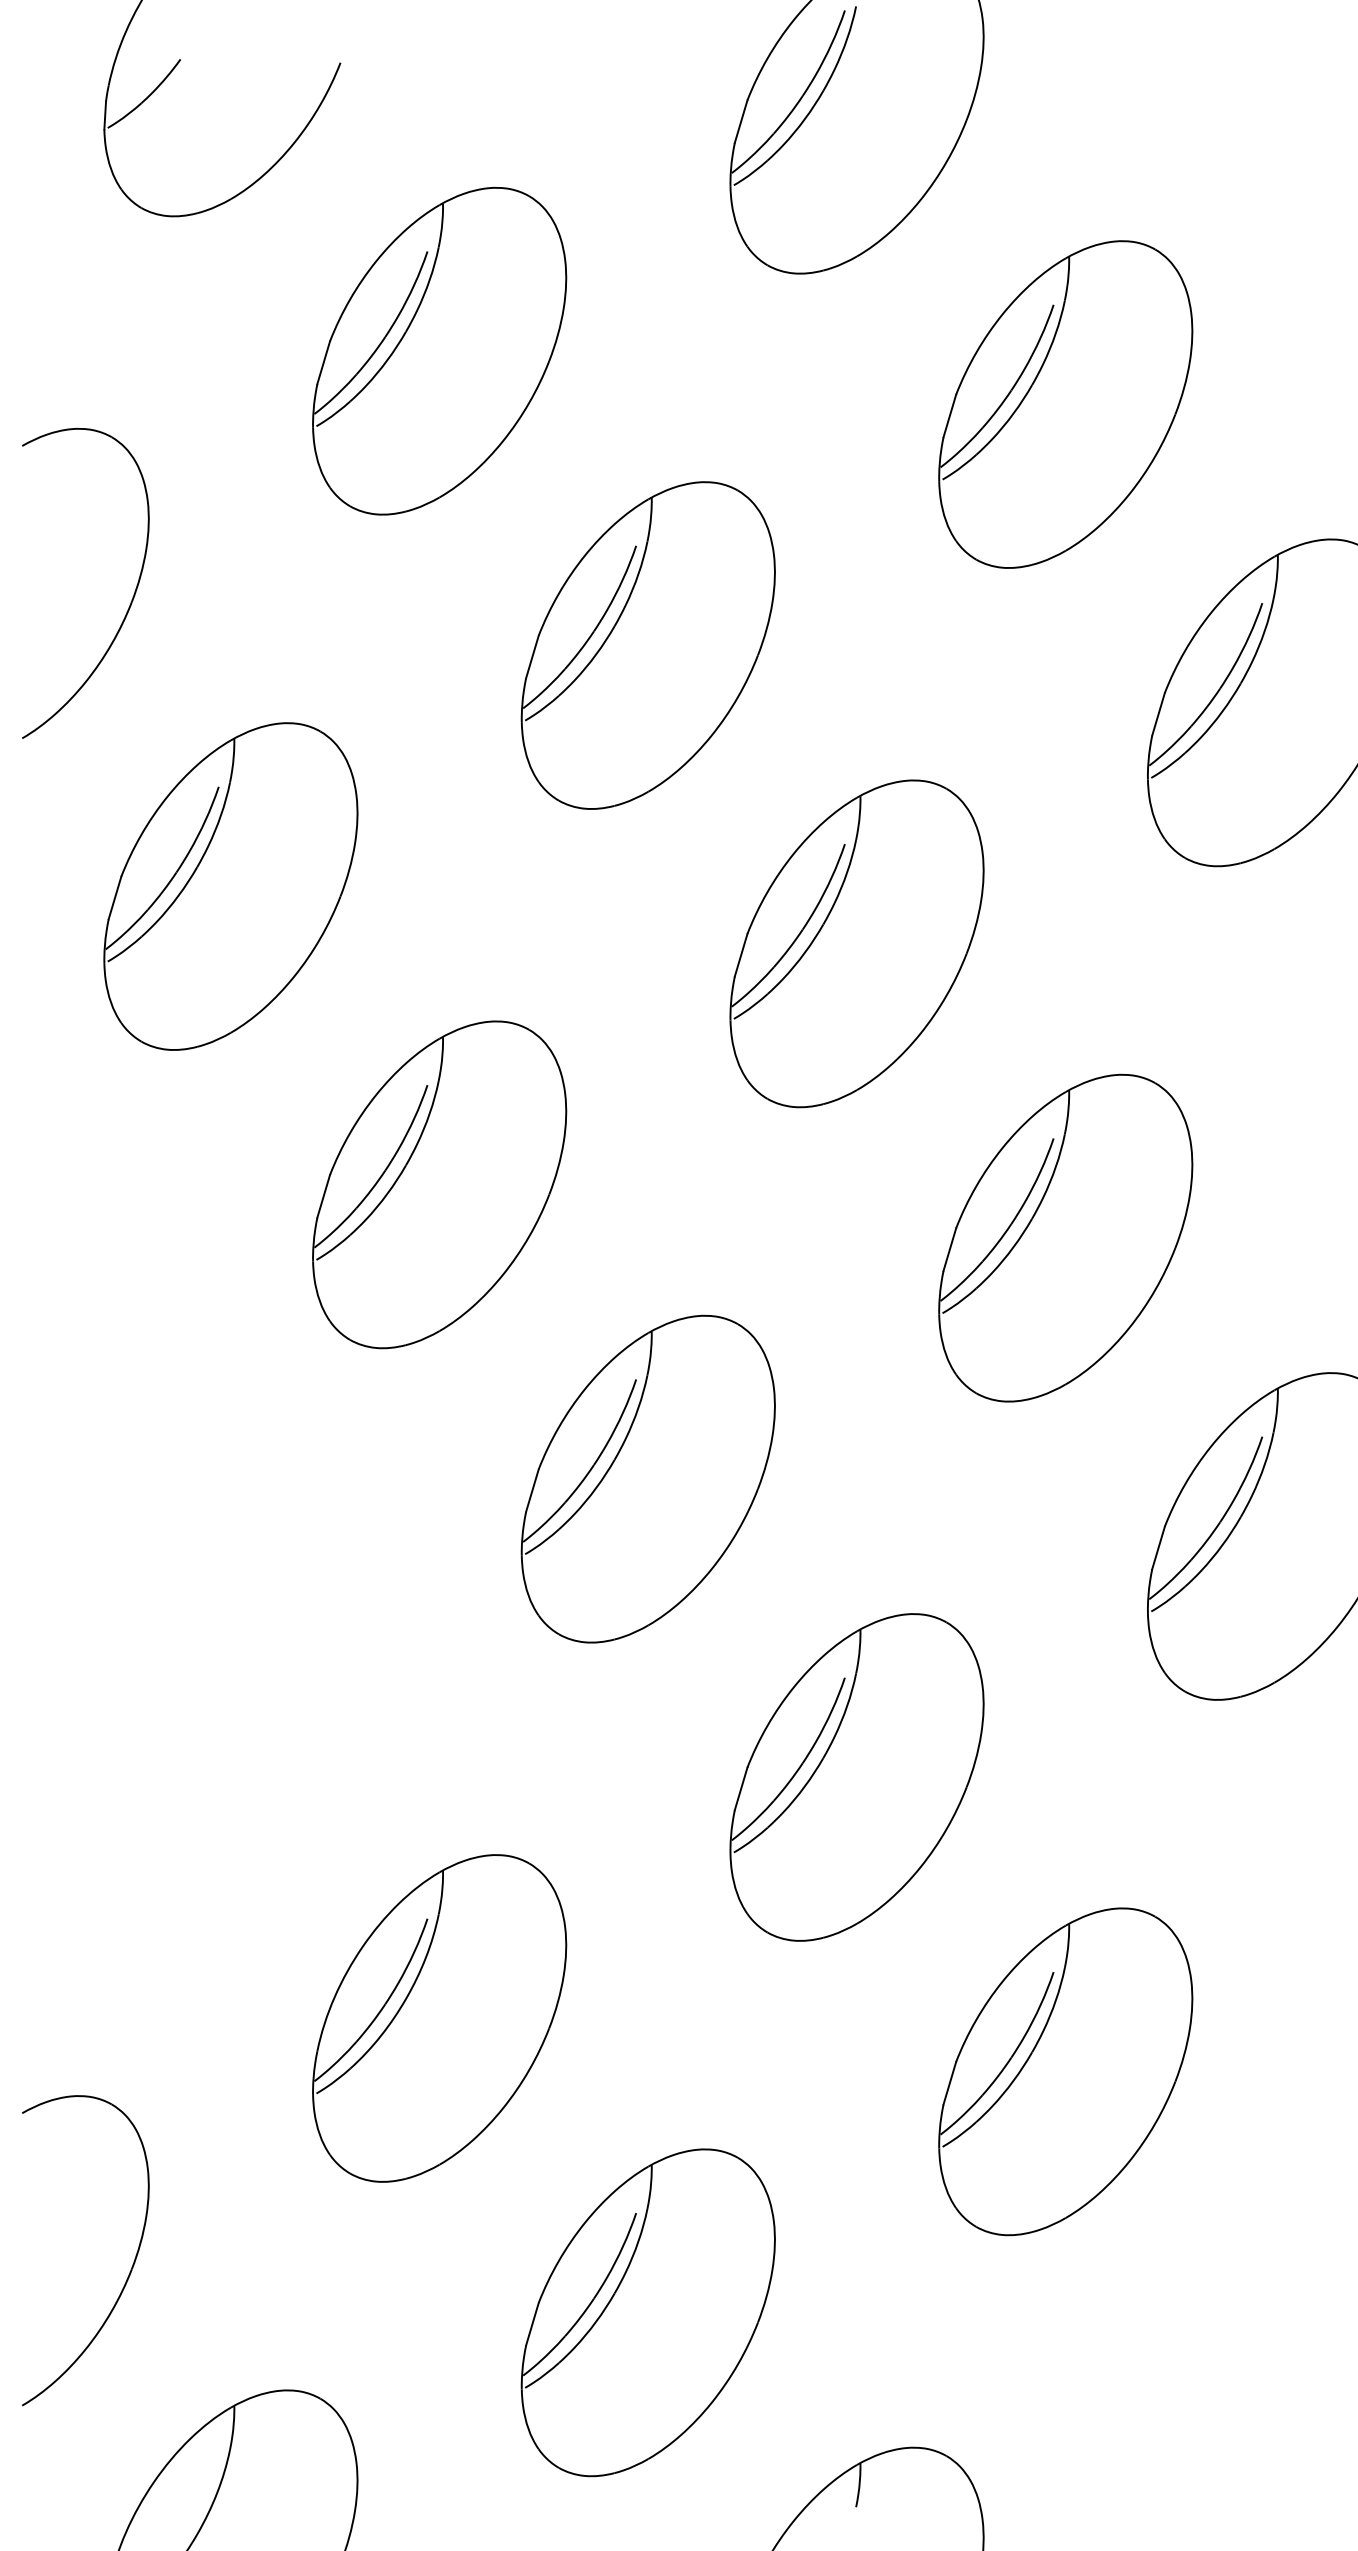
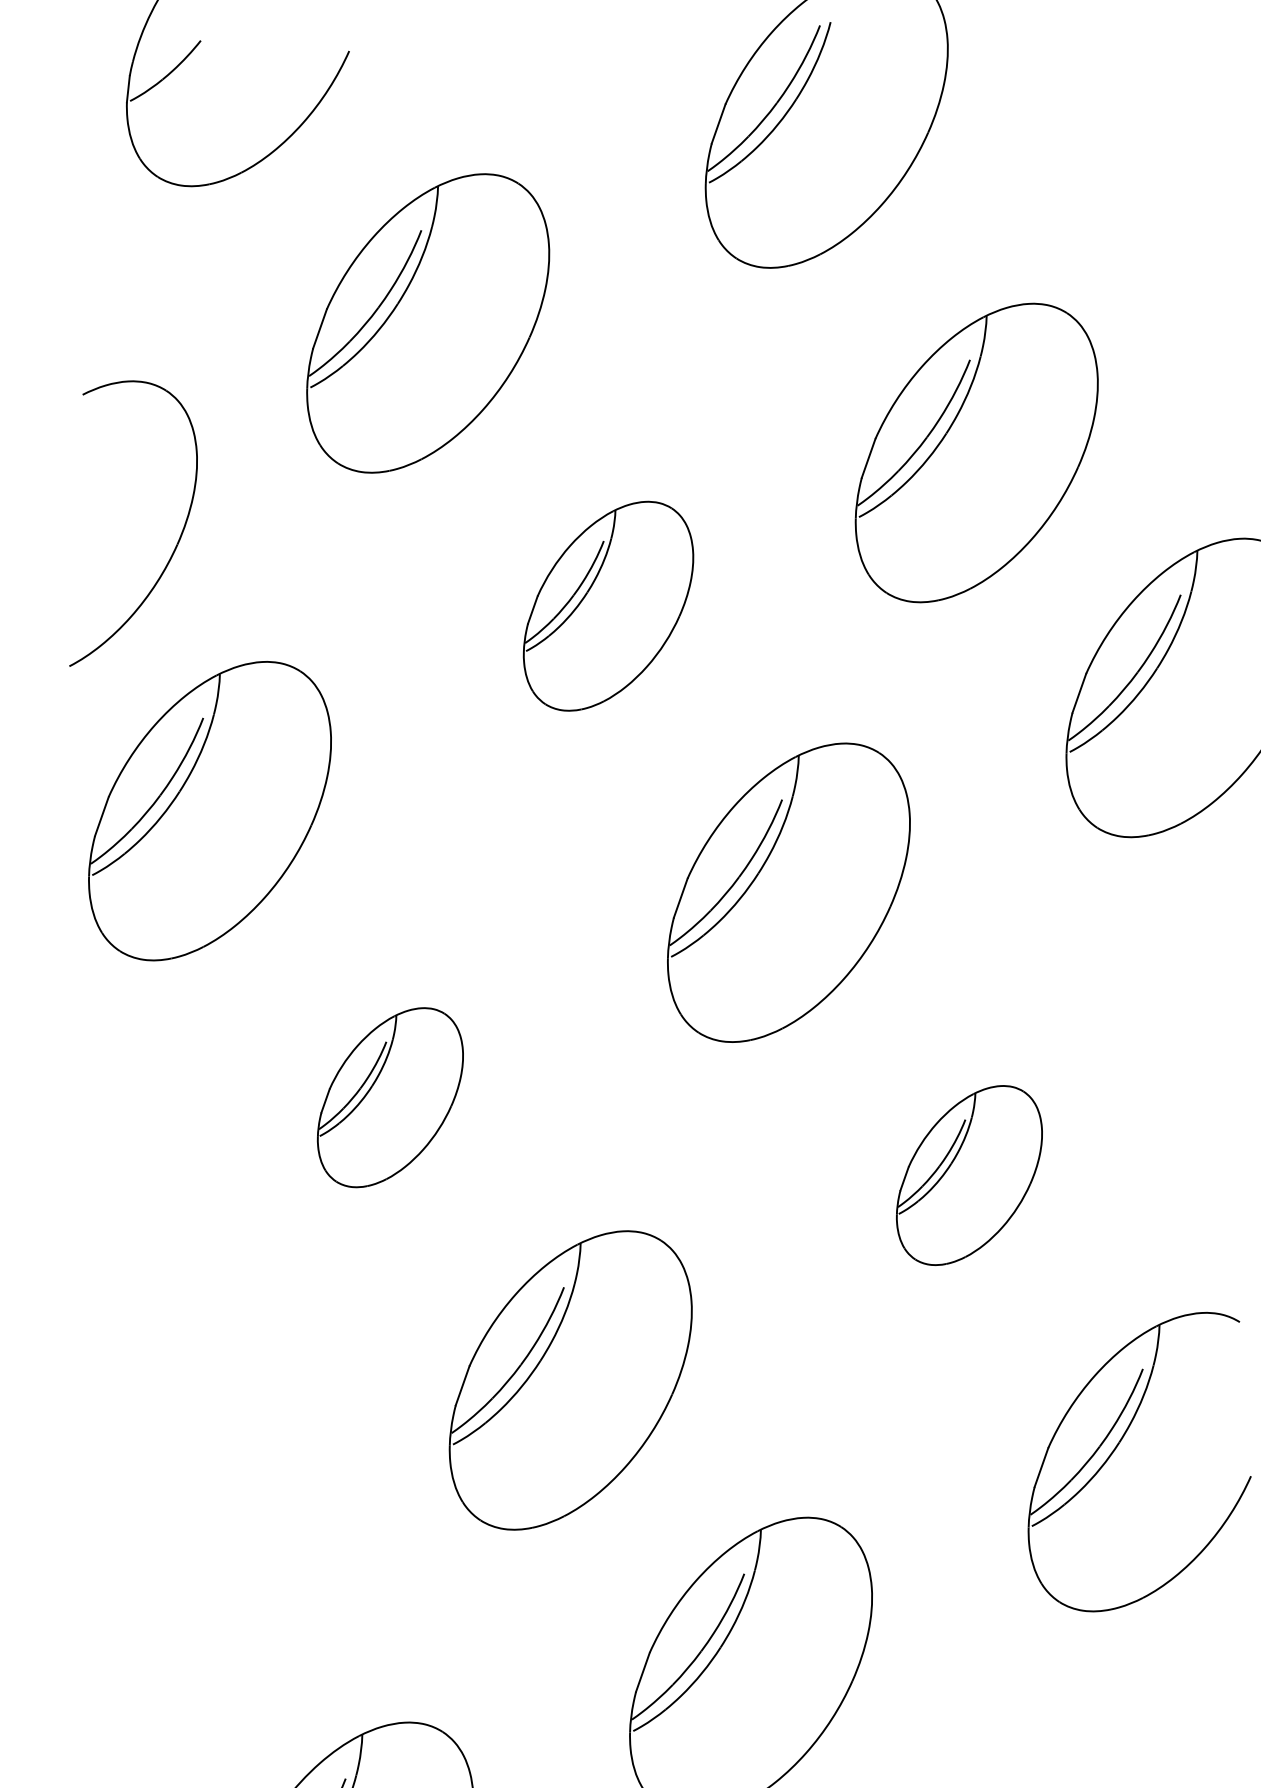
part: (1065, 404) -> (976, 452), moved
part: (131, 599) -> (177, 542), moved
part: (647, 645) -> (607, 606), size x0.7
part: (439, 1184) -> (390, 1097), size x0.6
part: (1065, 1237) -> (969, 1174), size x0.6

